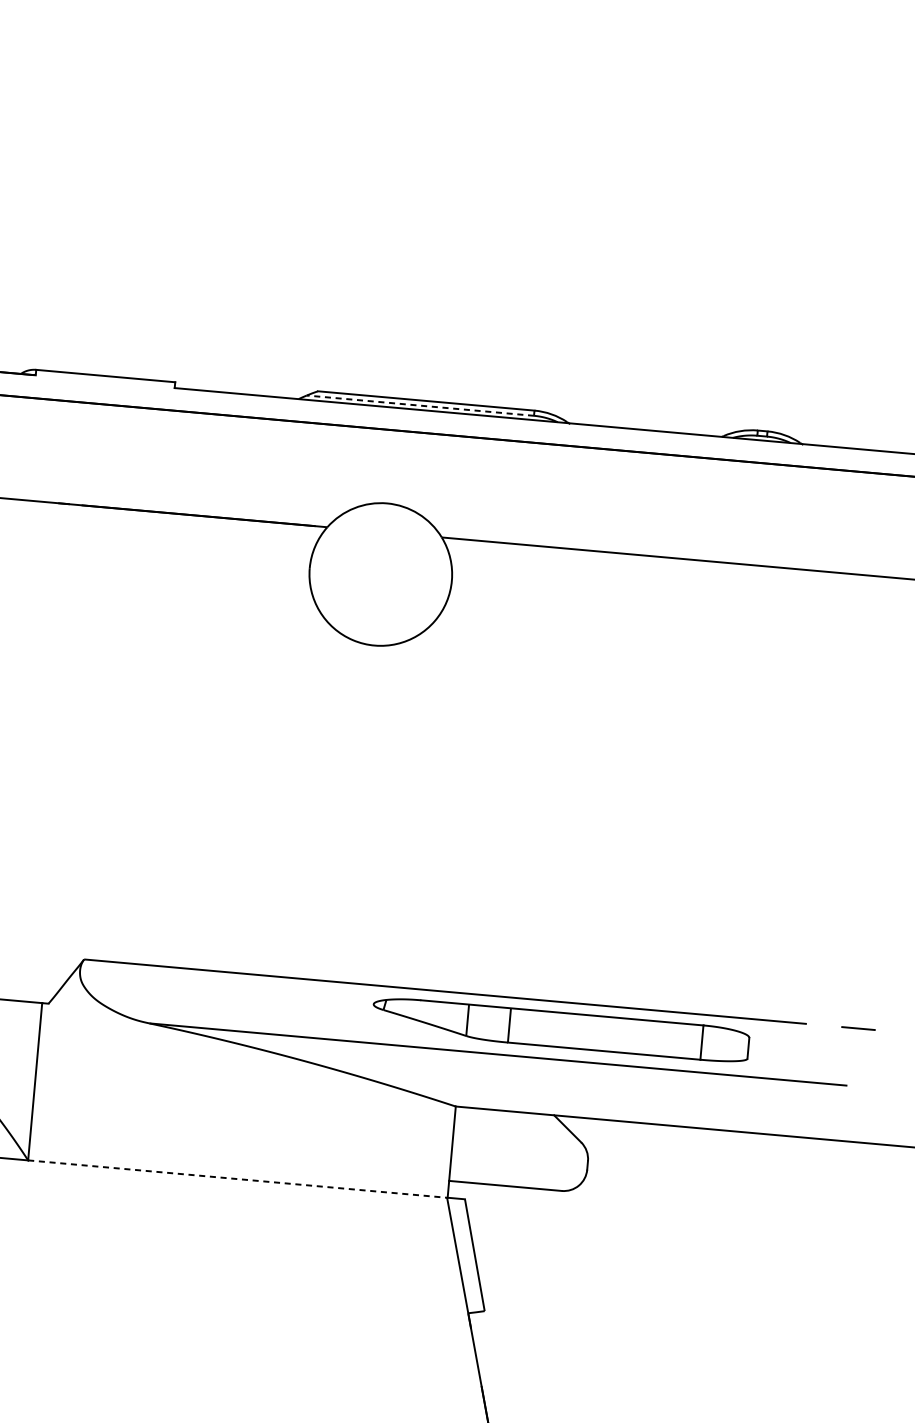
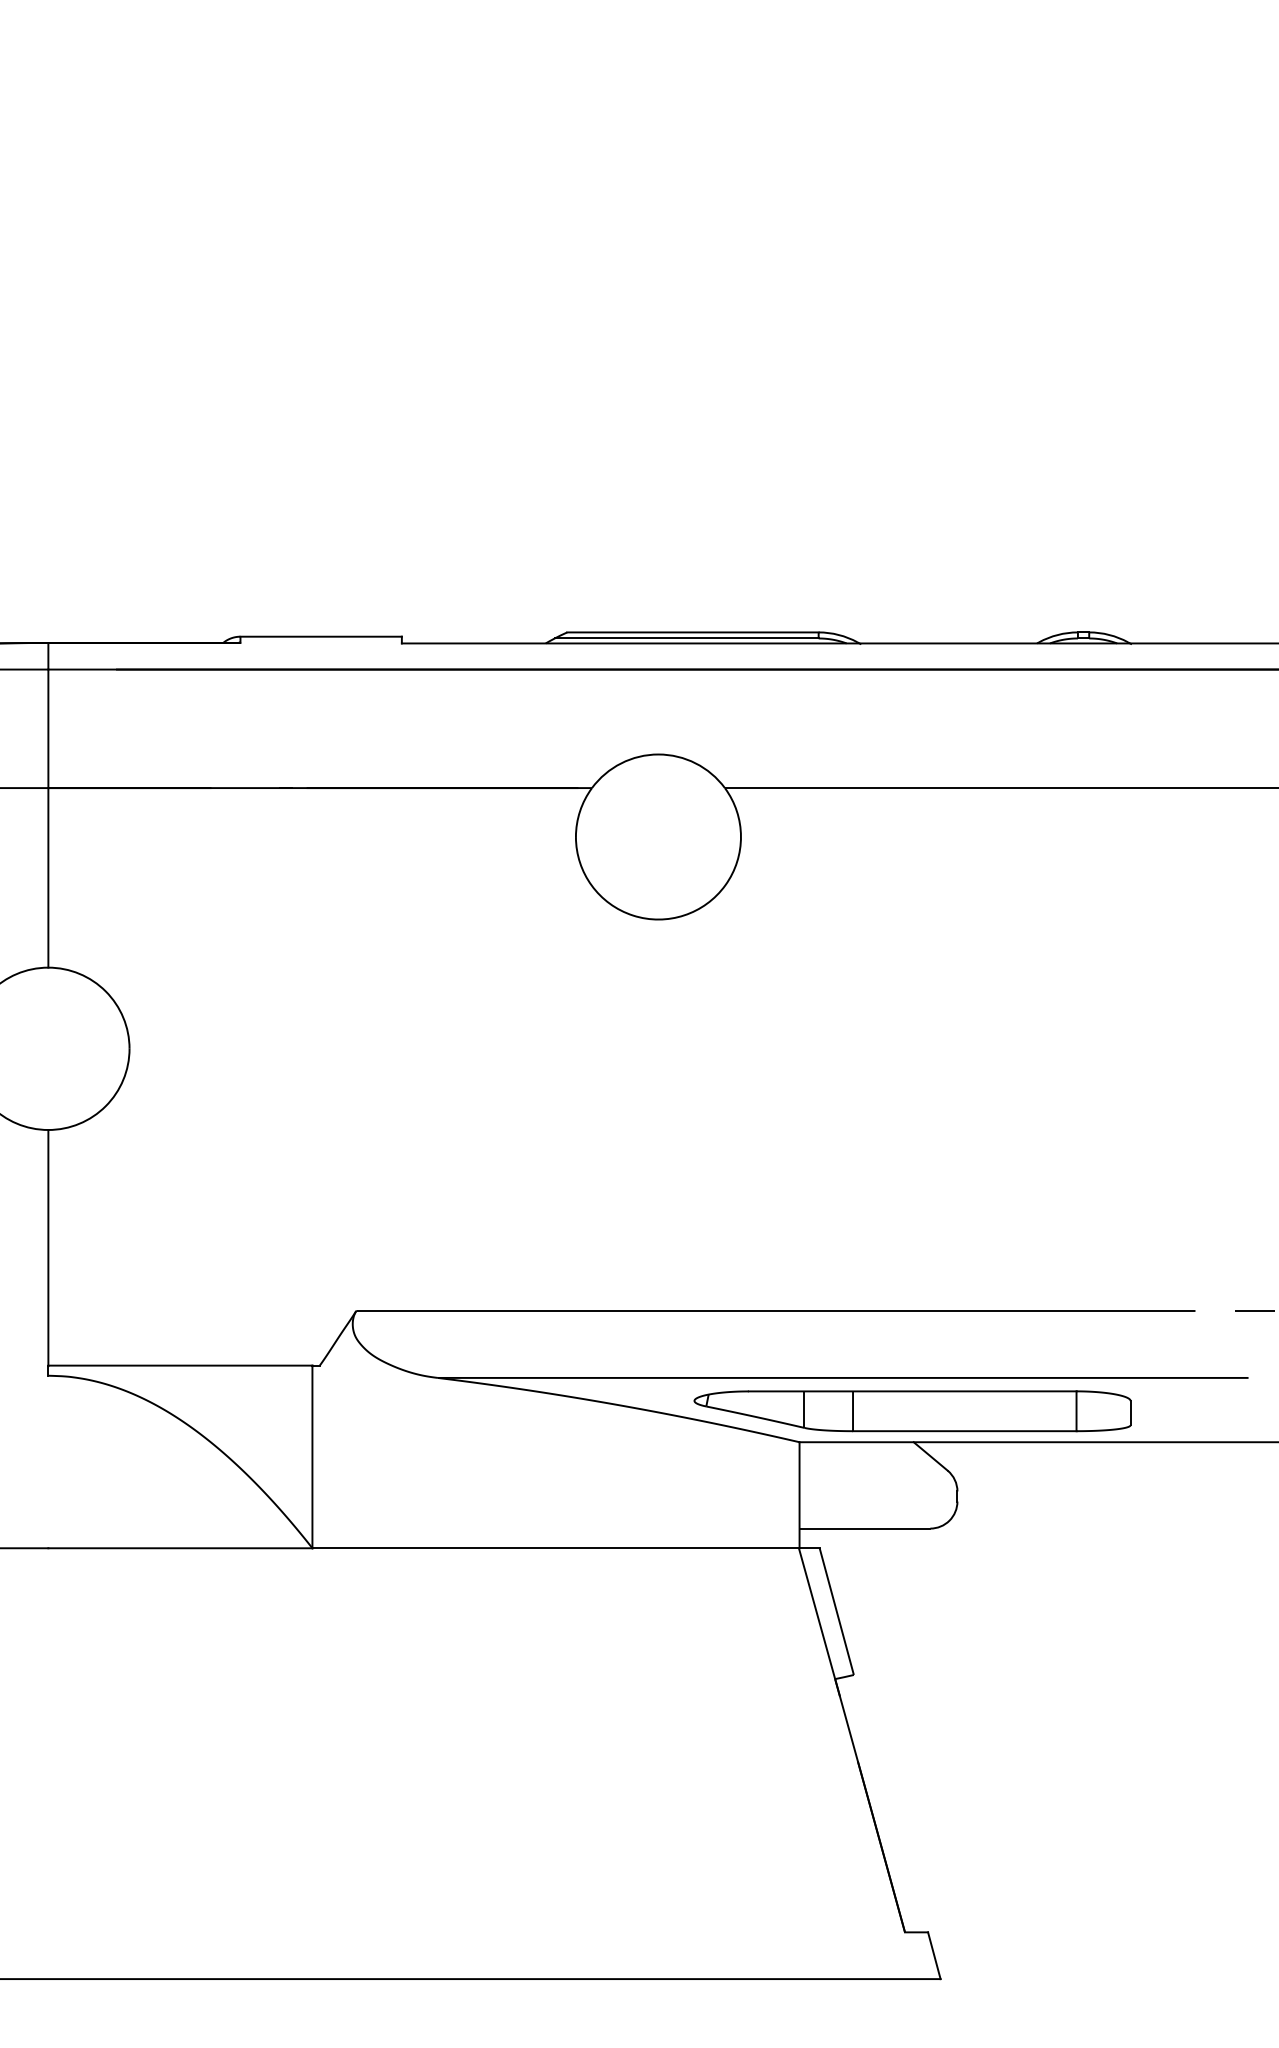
line: (420, 405) -> (686, 638), dashed -> solid
part: (560, 1030) -> (912, 1411), moved
line: (237, 1179) -> (555, 1548), dashed -> solid

